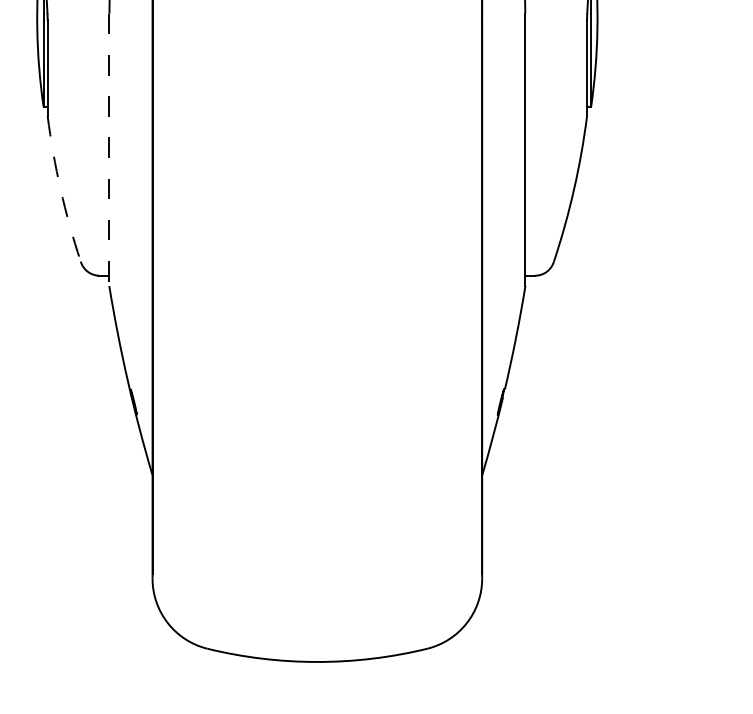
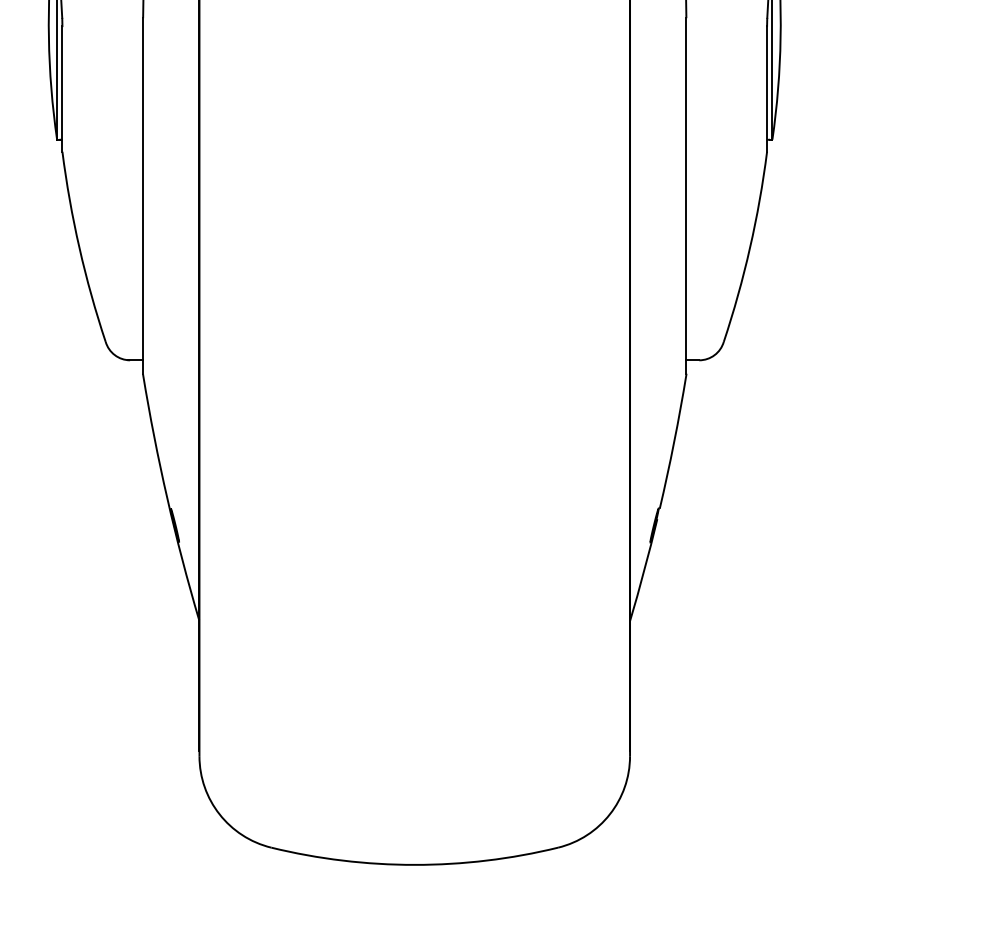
line: (109, 150) -> (143, 196), dashed -> solid
arc: (60, 189) -> (79, 247), dashed -> solid

